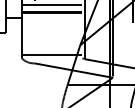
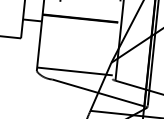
line: (51, 5) -> (80, 9), removed

